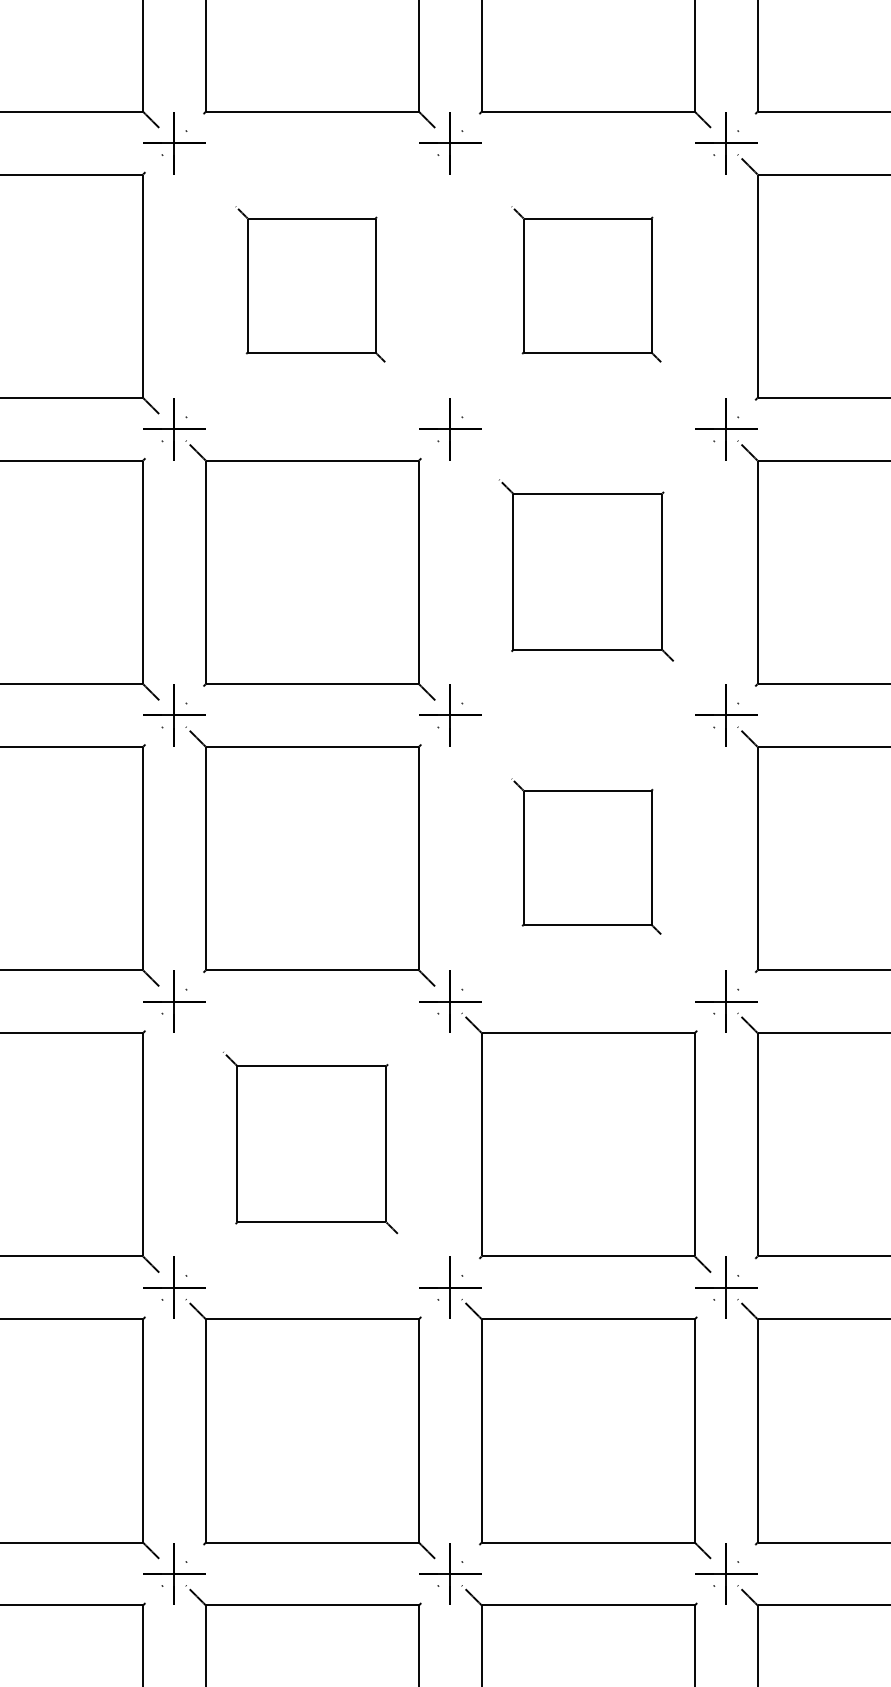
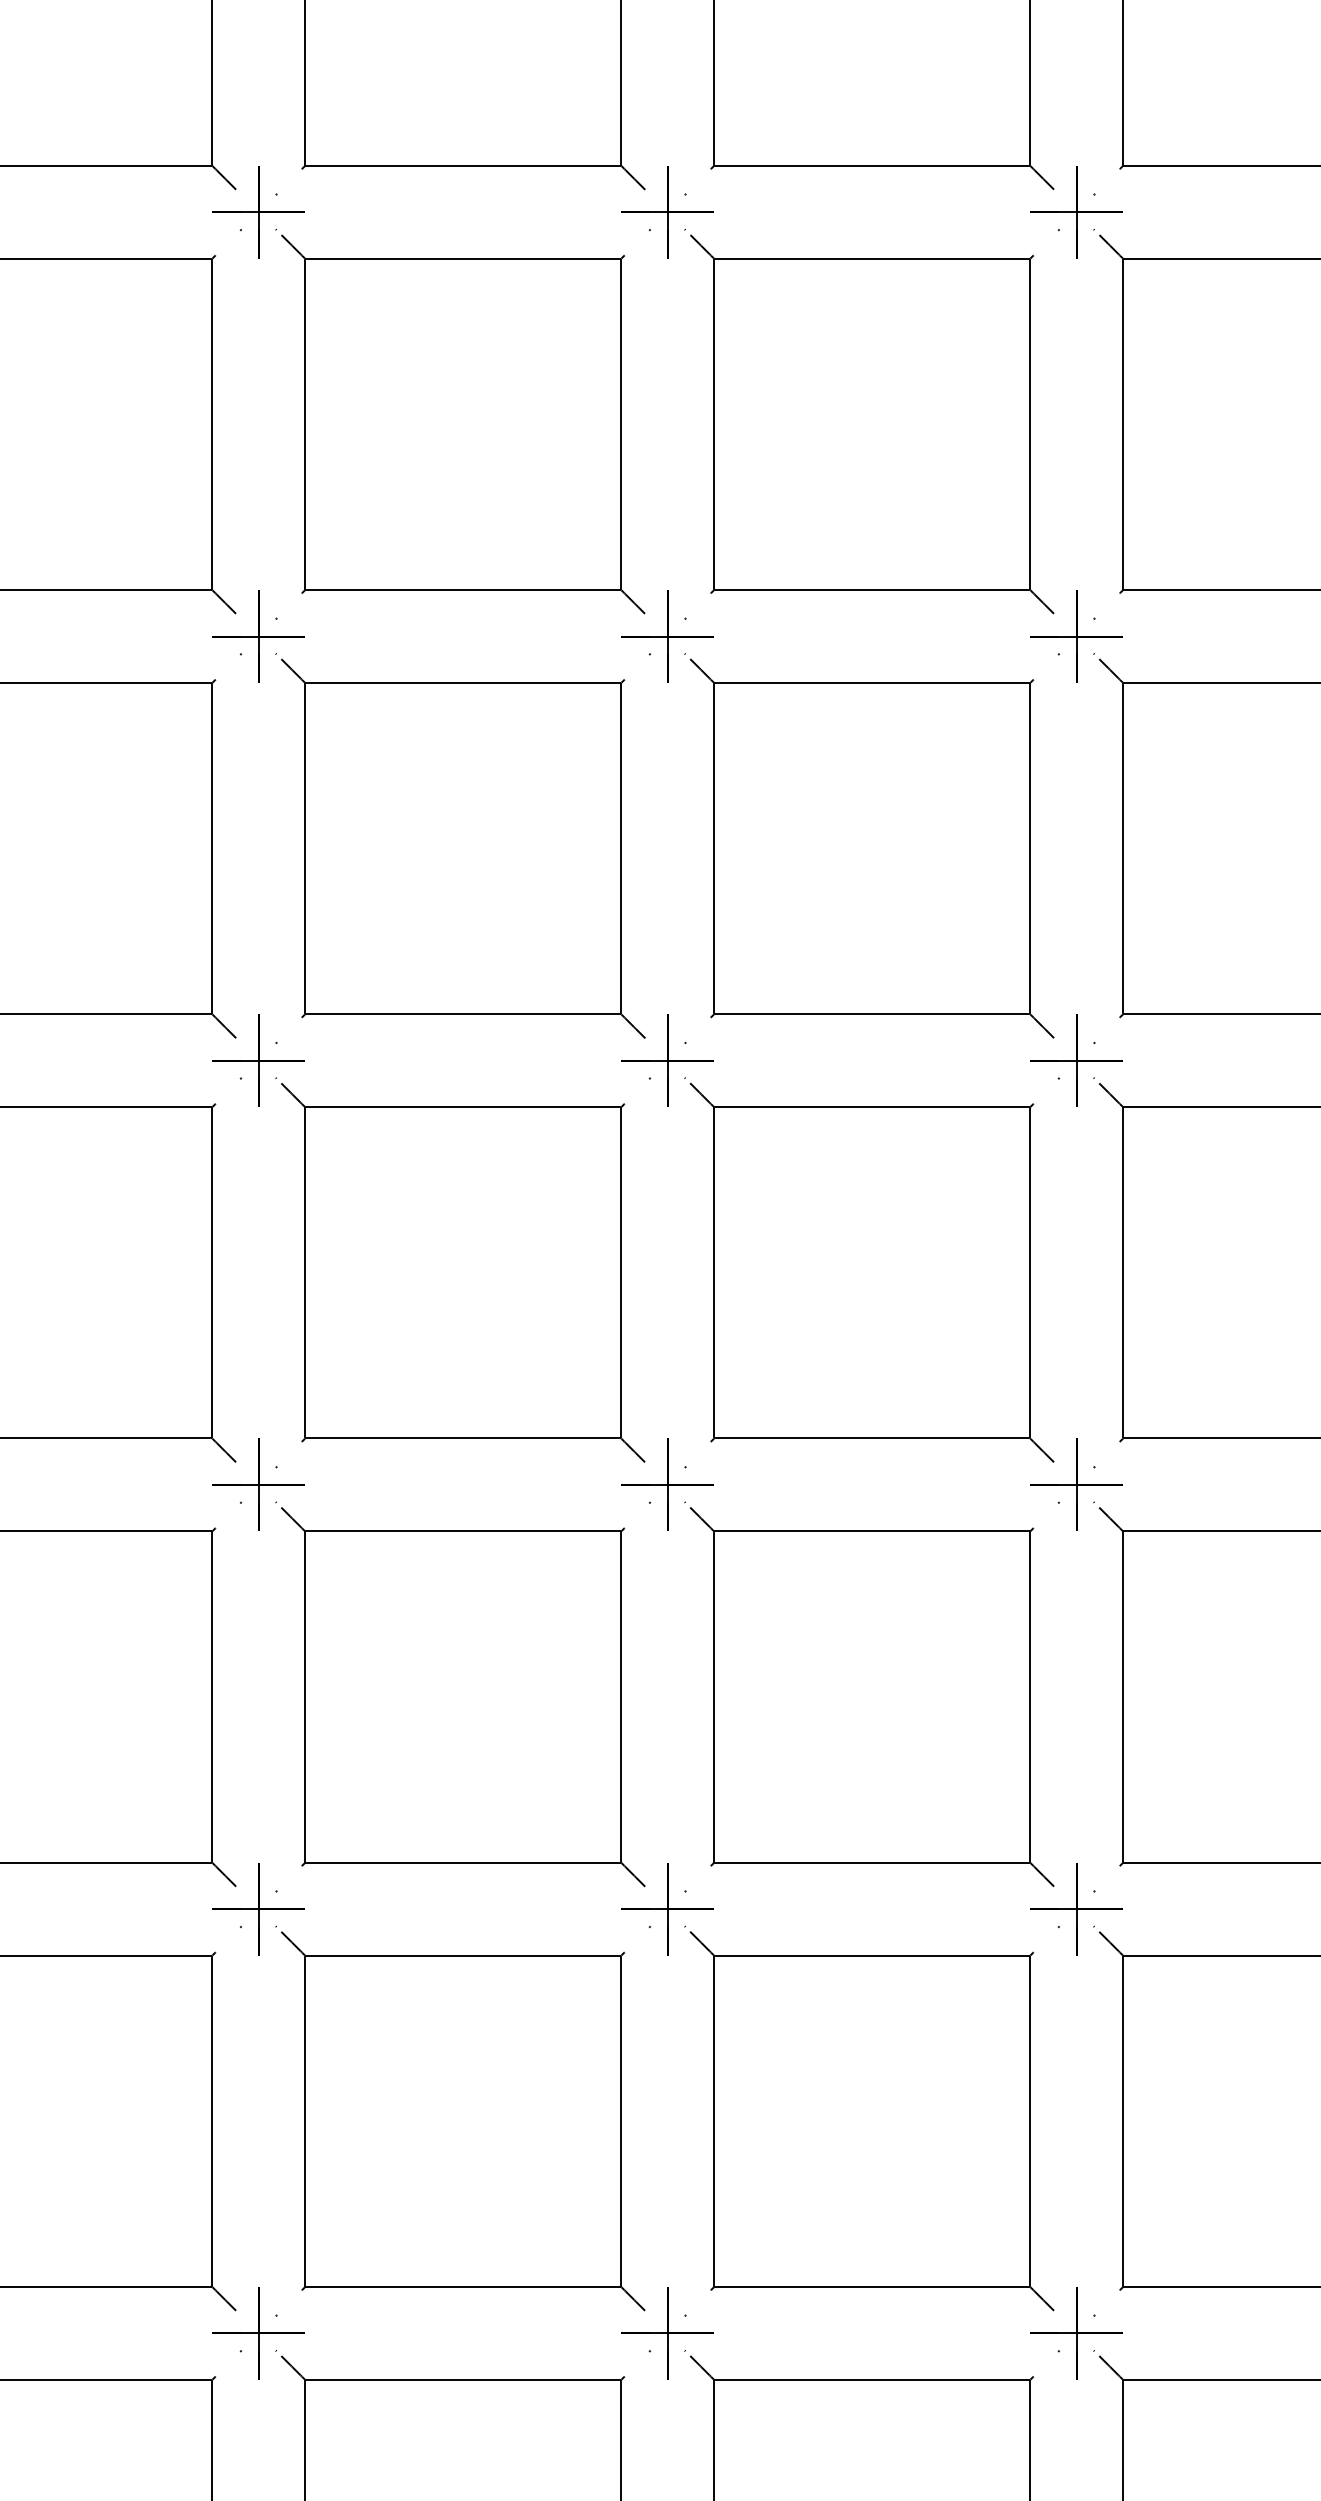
part: (310, 284) -> (460, 421), size x1.67
part: (586, 284) -> (869, 421), size x1.67
part: (586, 570) -> (869, 845), size x1.43
part: (586, 856) -> (869, 1269), size x1.67
part: (310, 1142) -> (460, 1693), size x1.43

